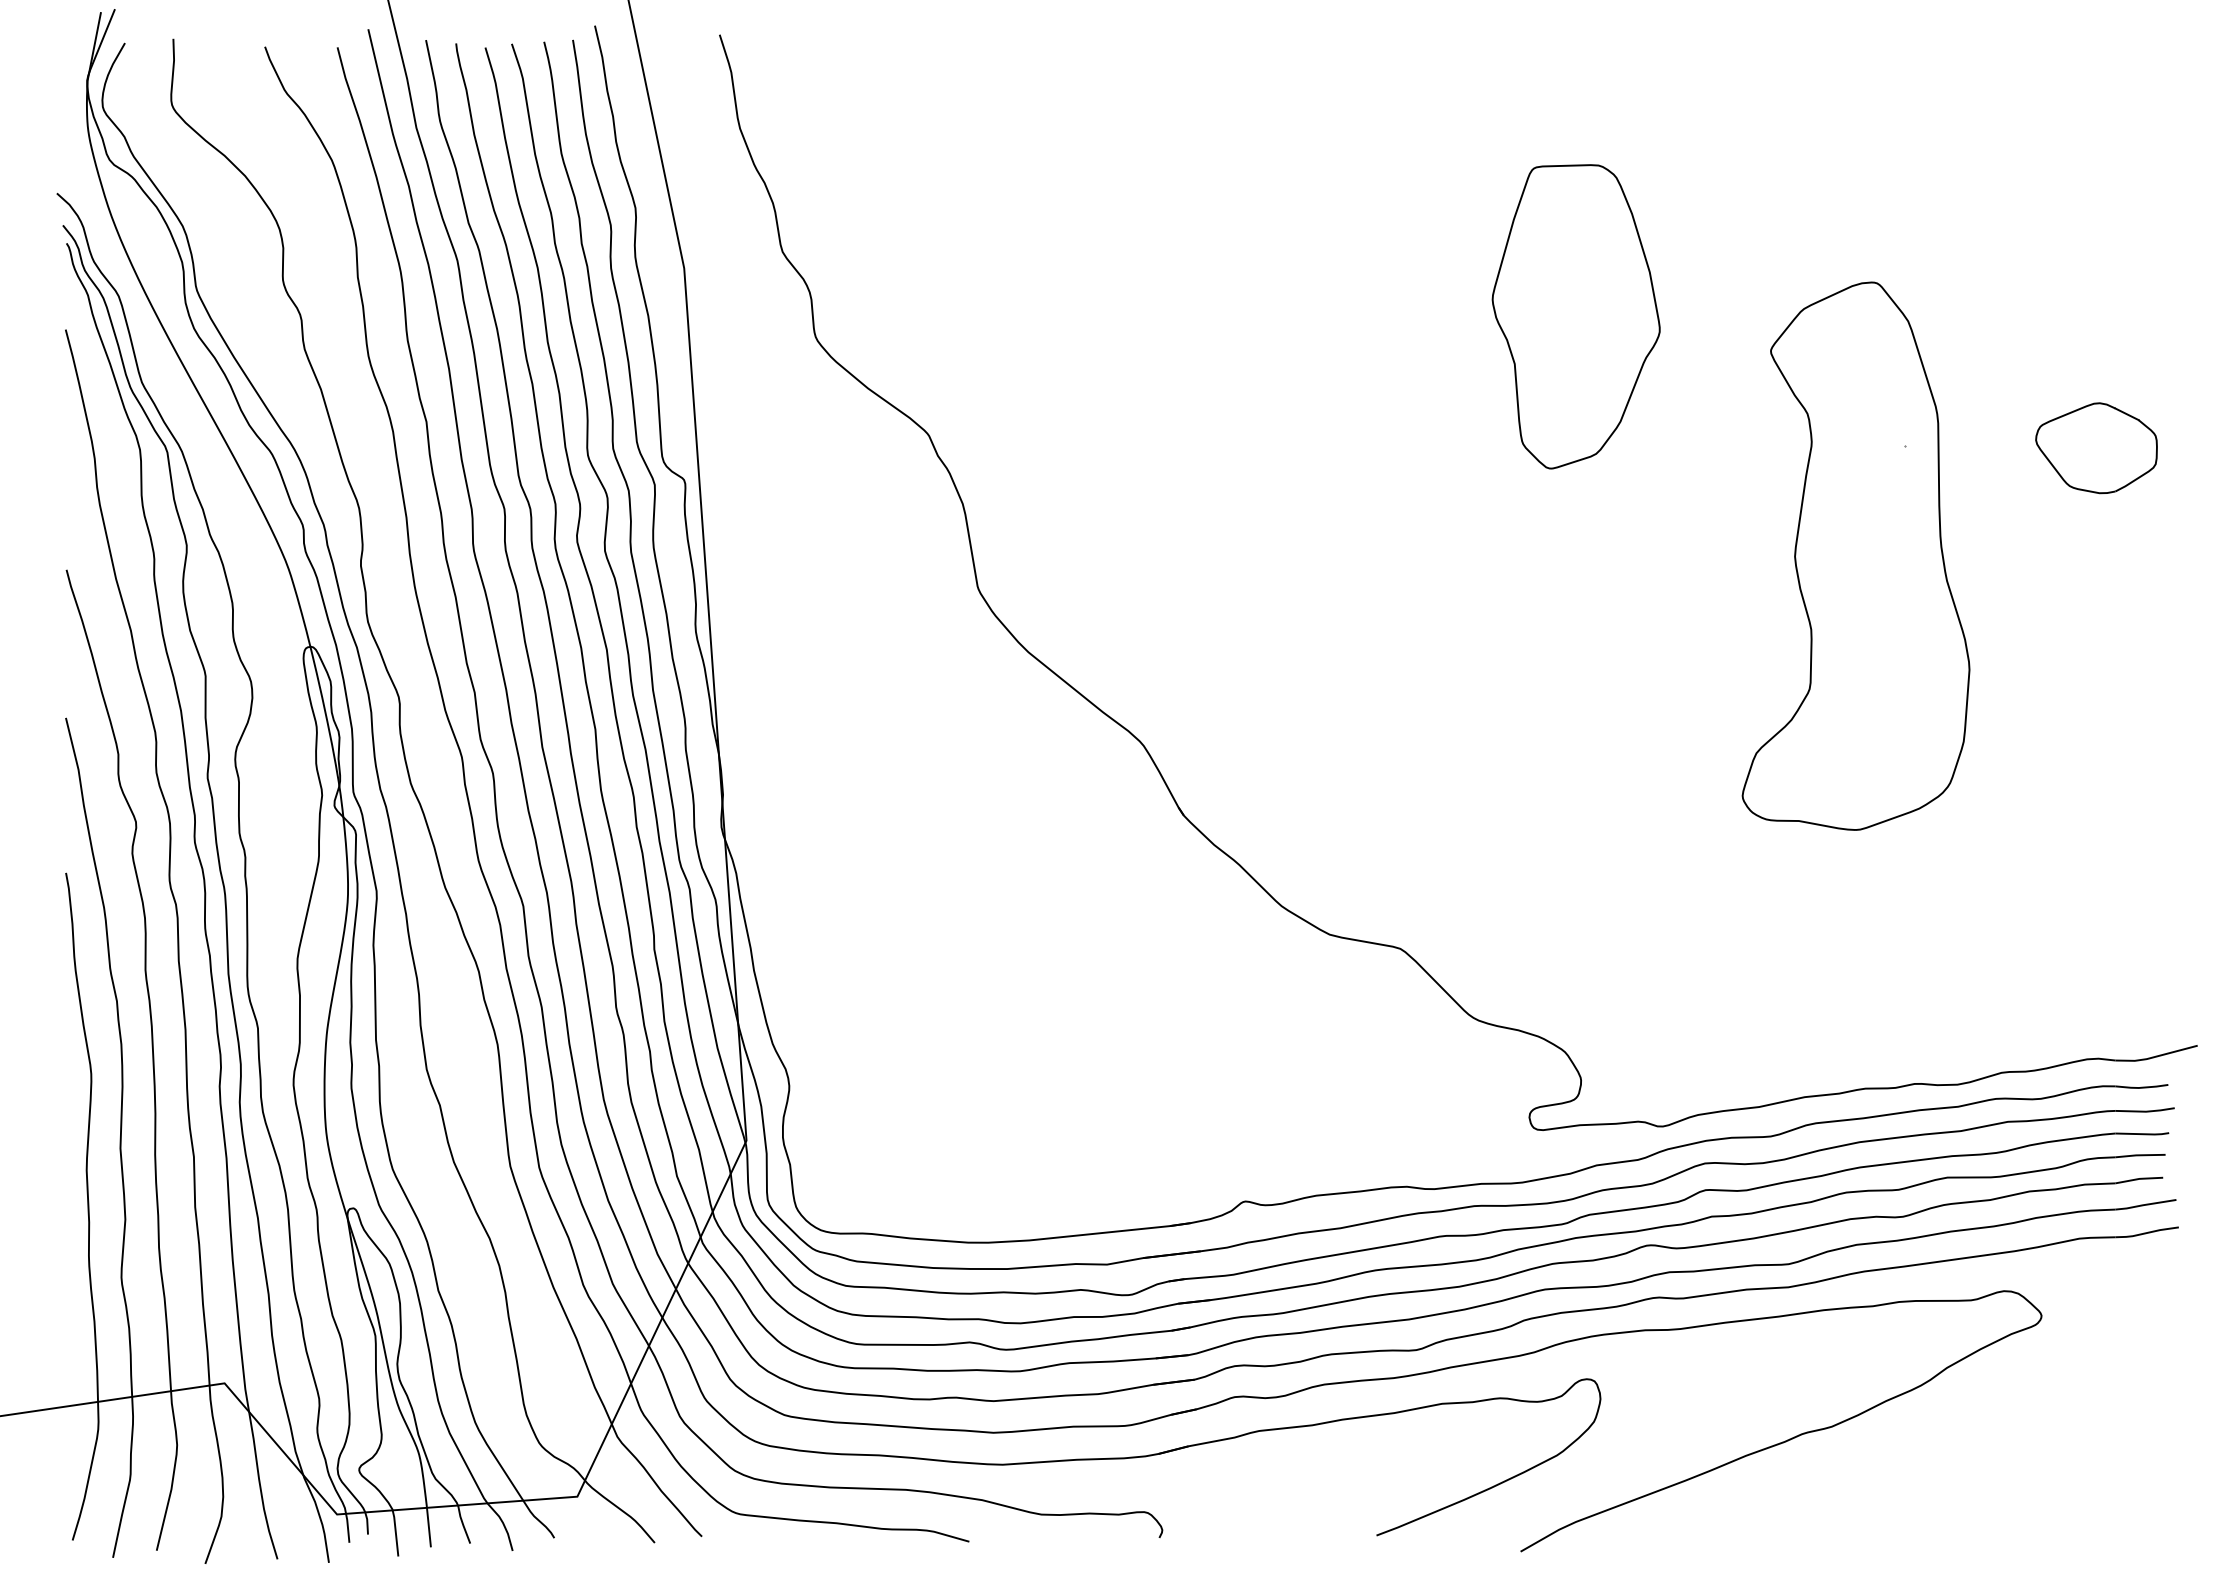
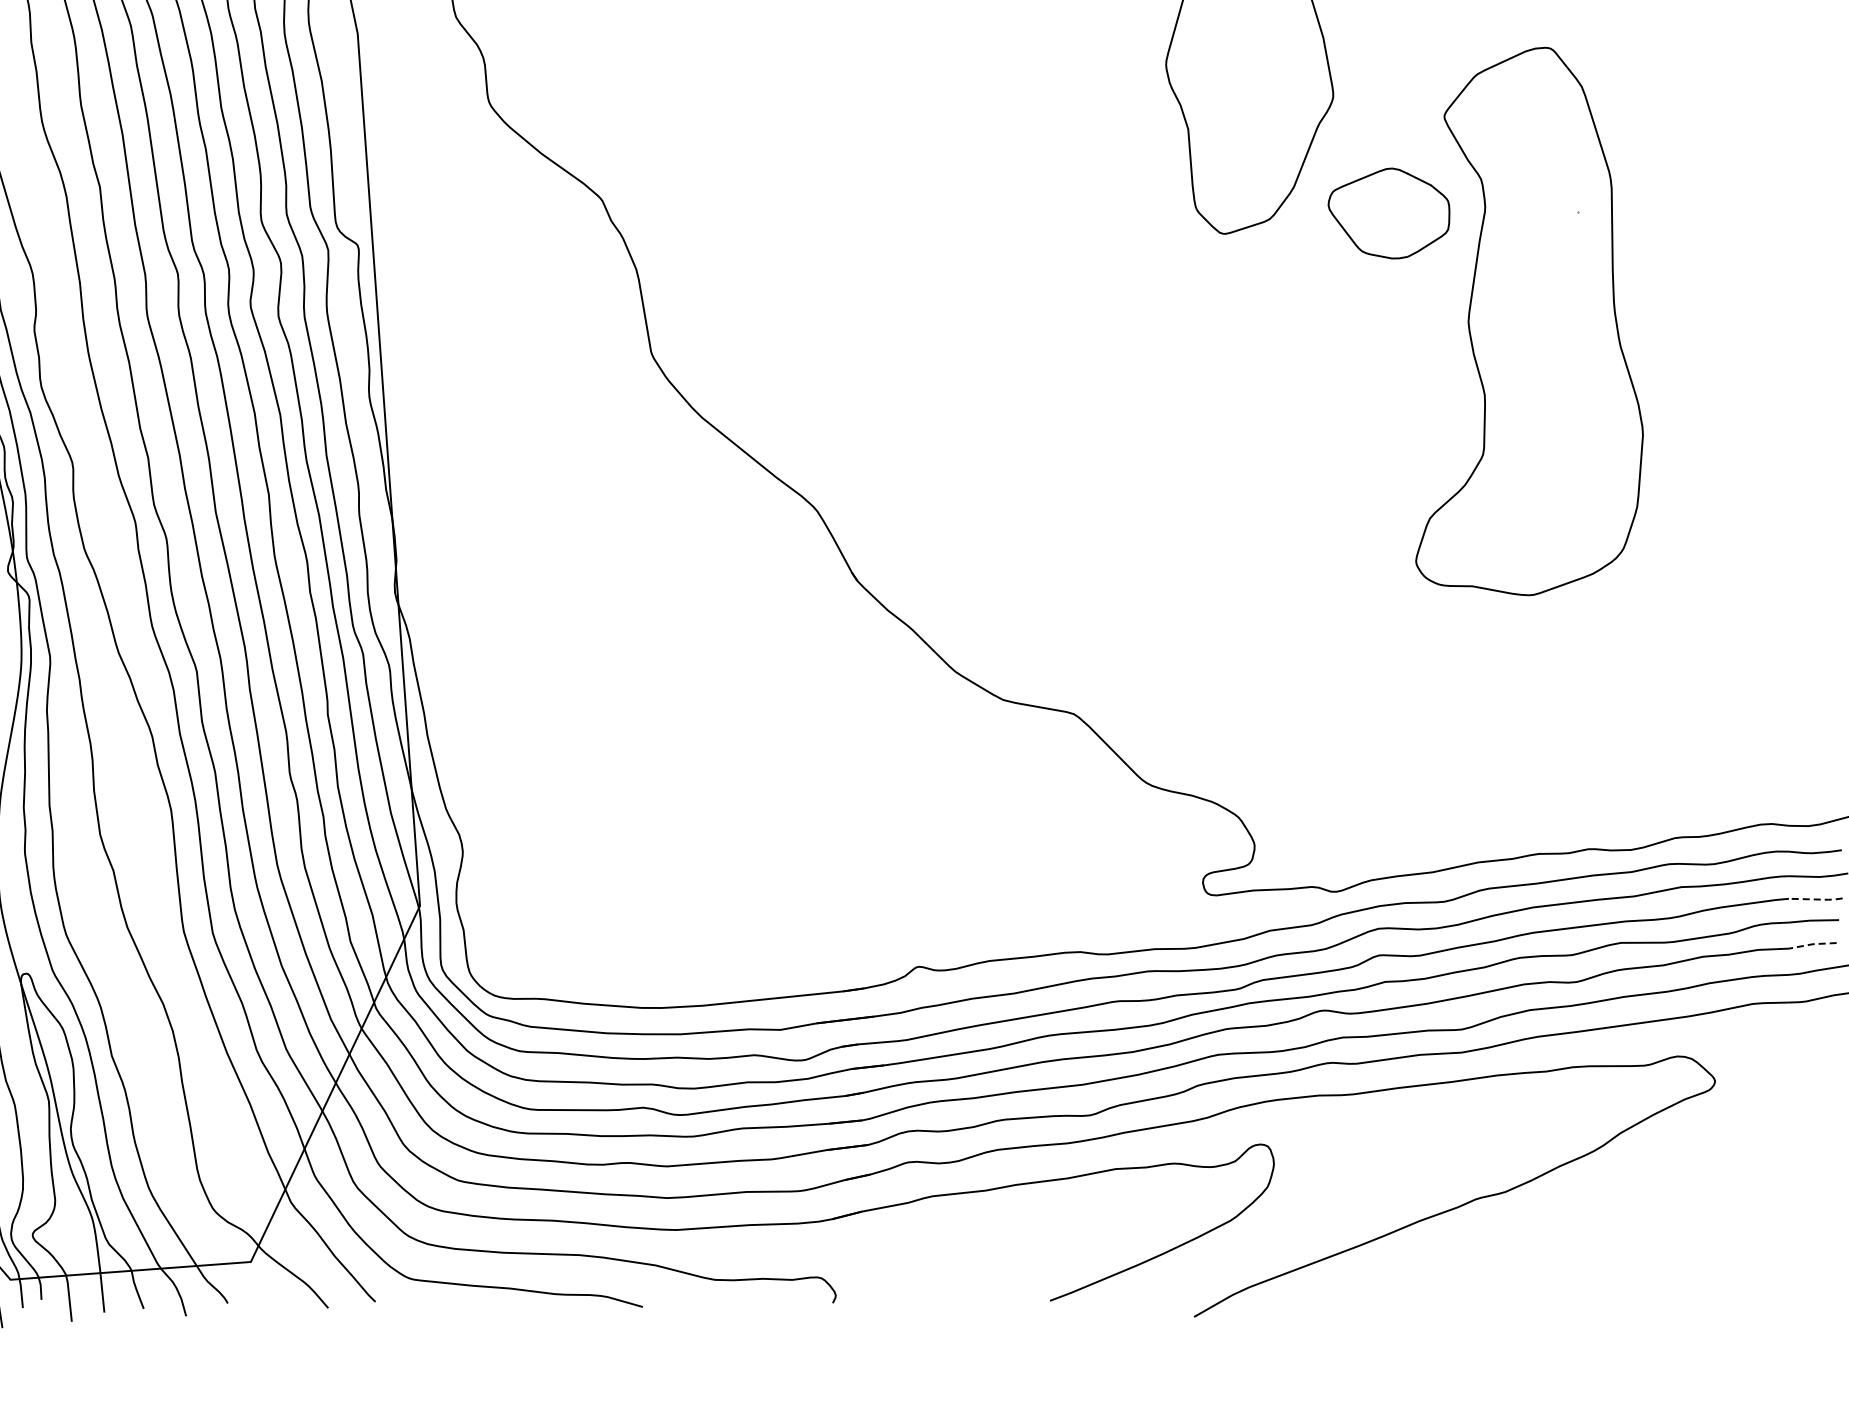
part: (2096, 448) -> (1388, 213), moved
line: (2143, 1134) -> (1816, 899), solid -> dashed
line: (2139, 1178) -> (1812, 943), solid -> dashed

